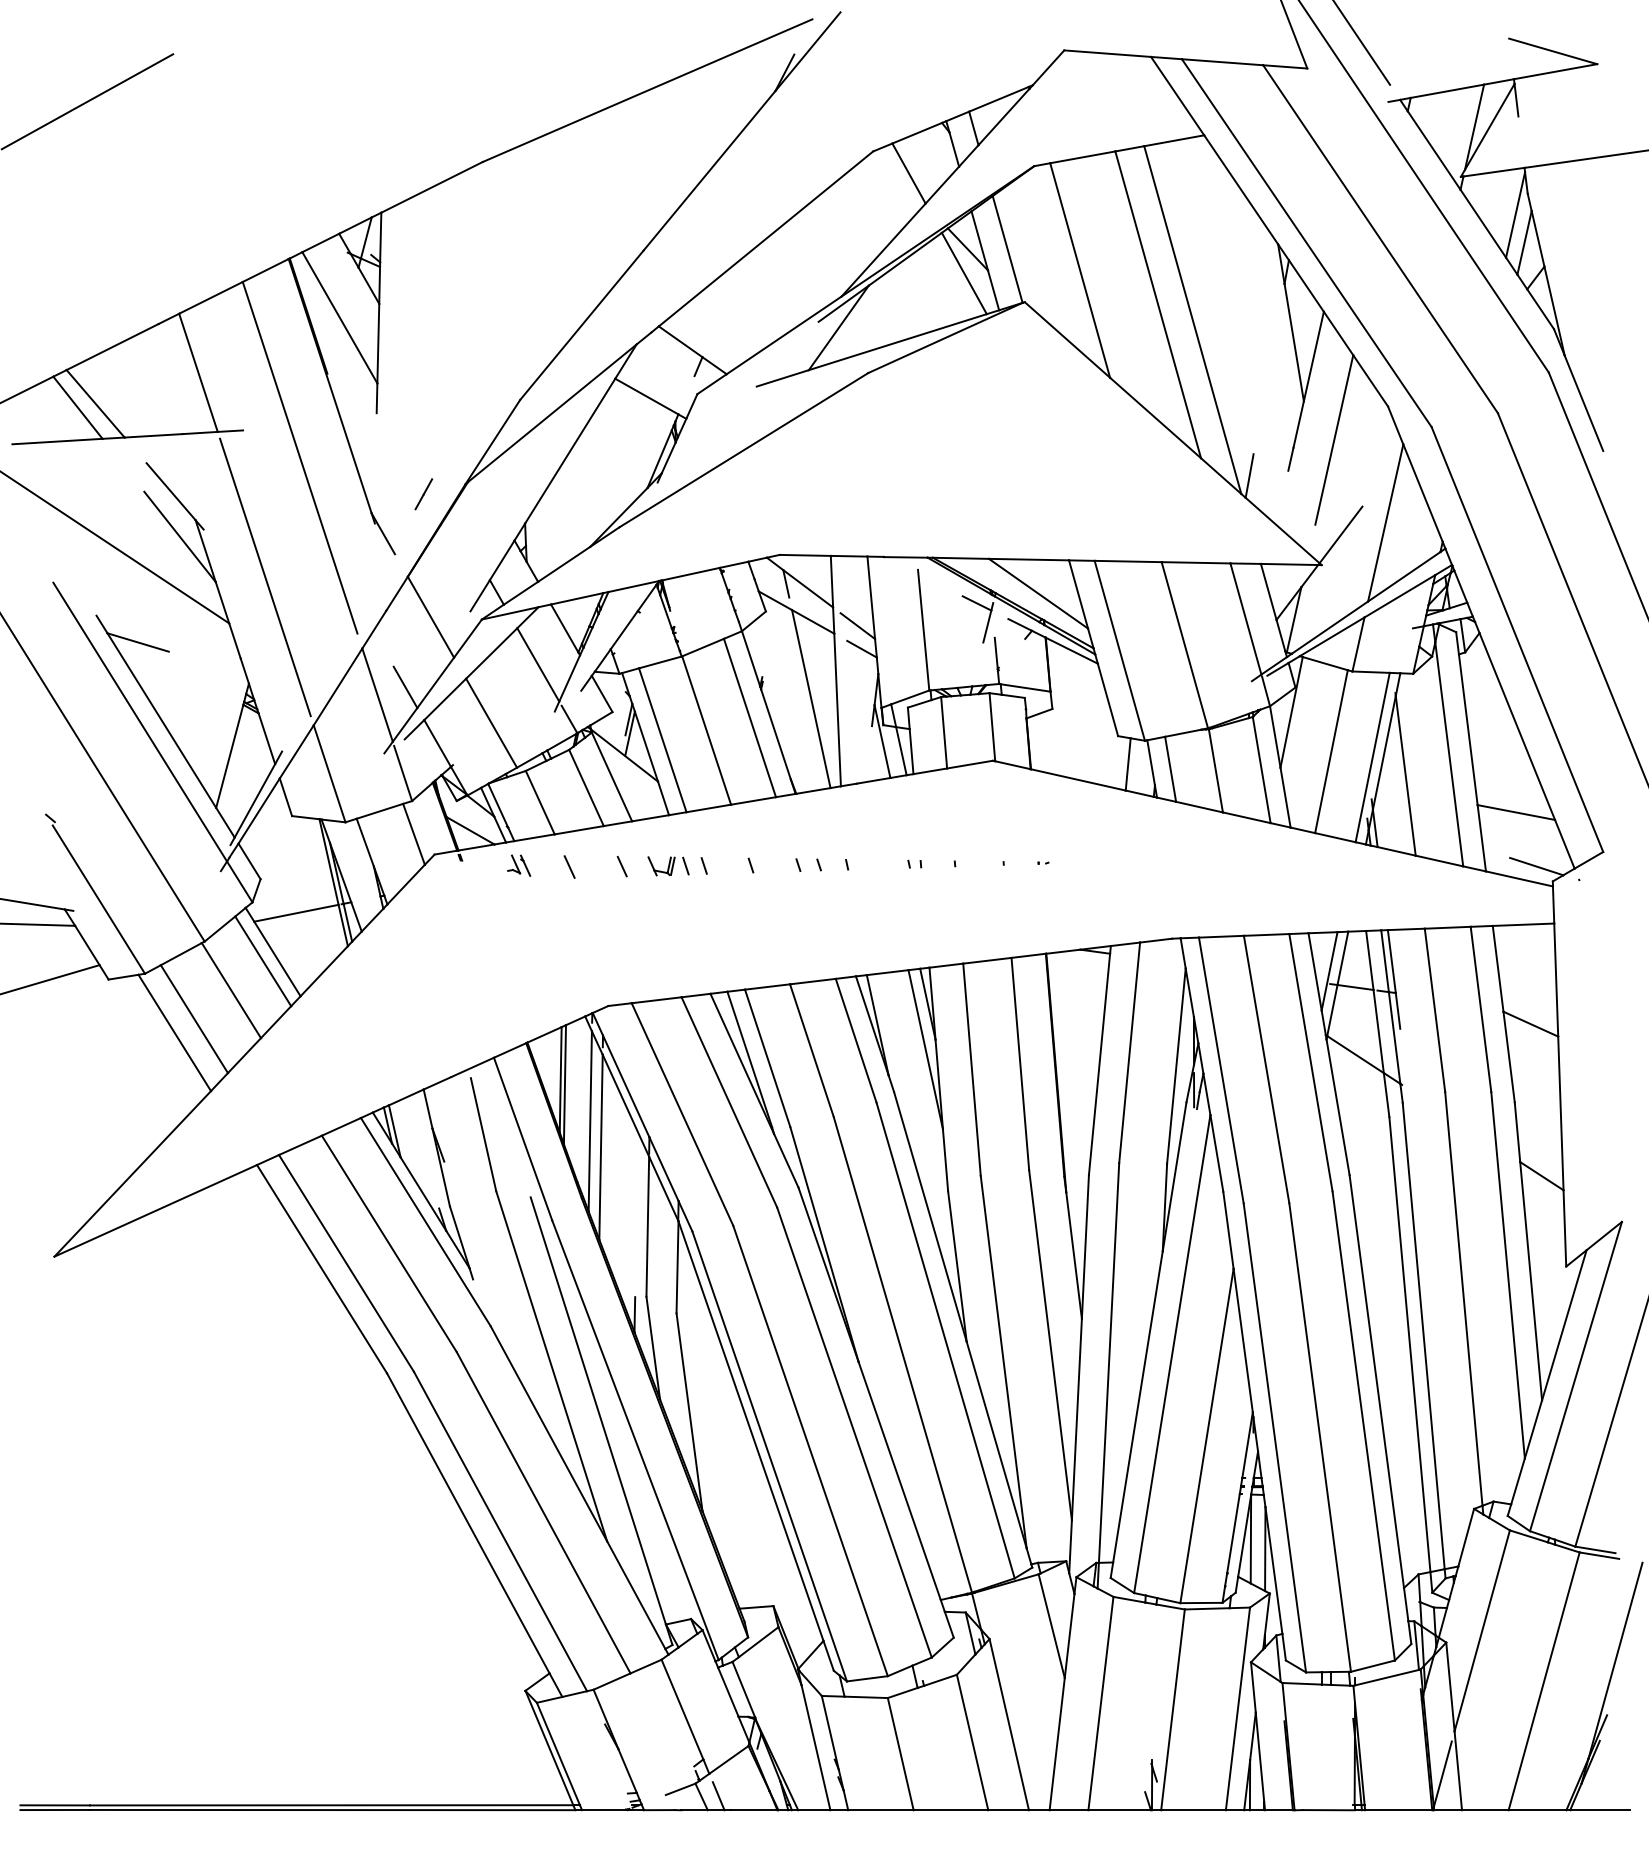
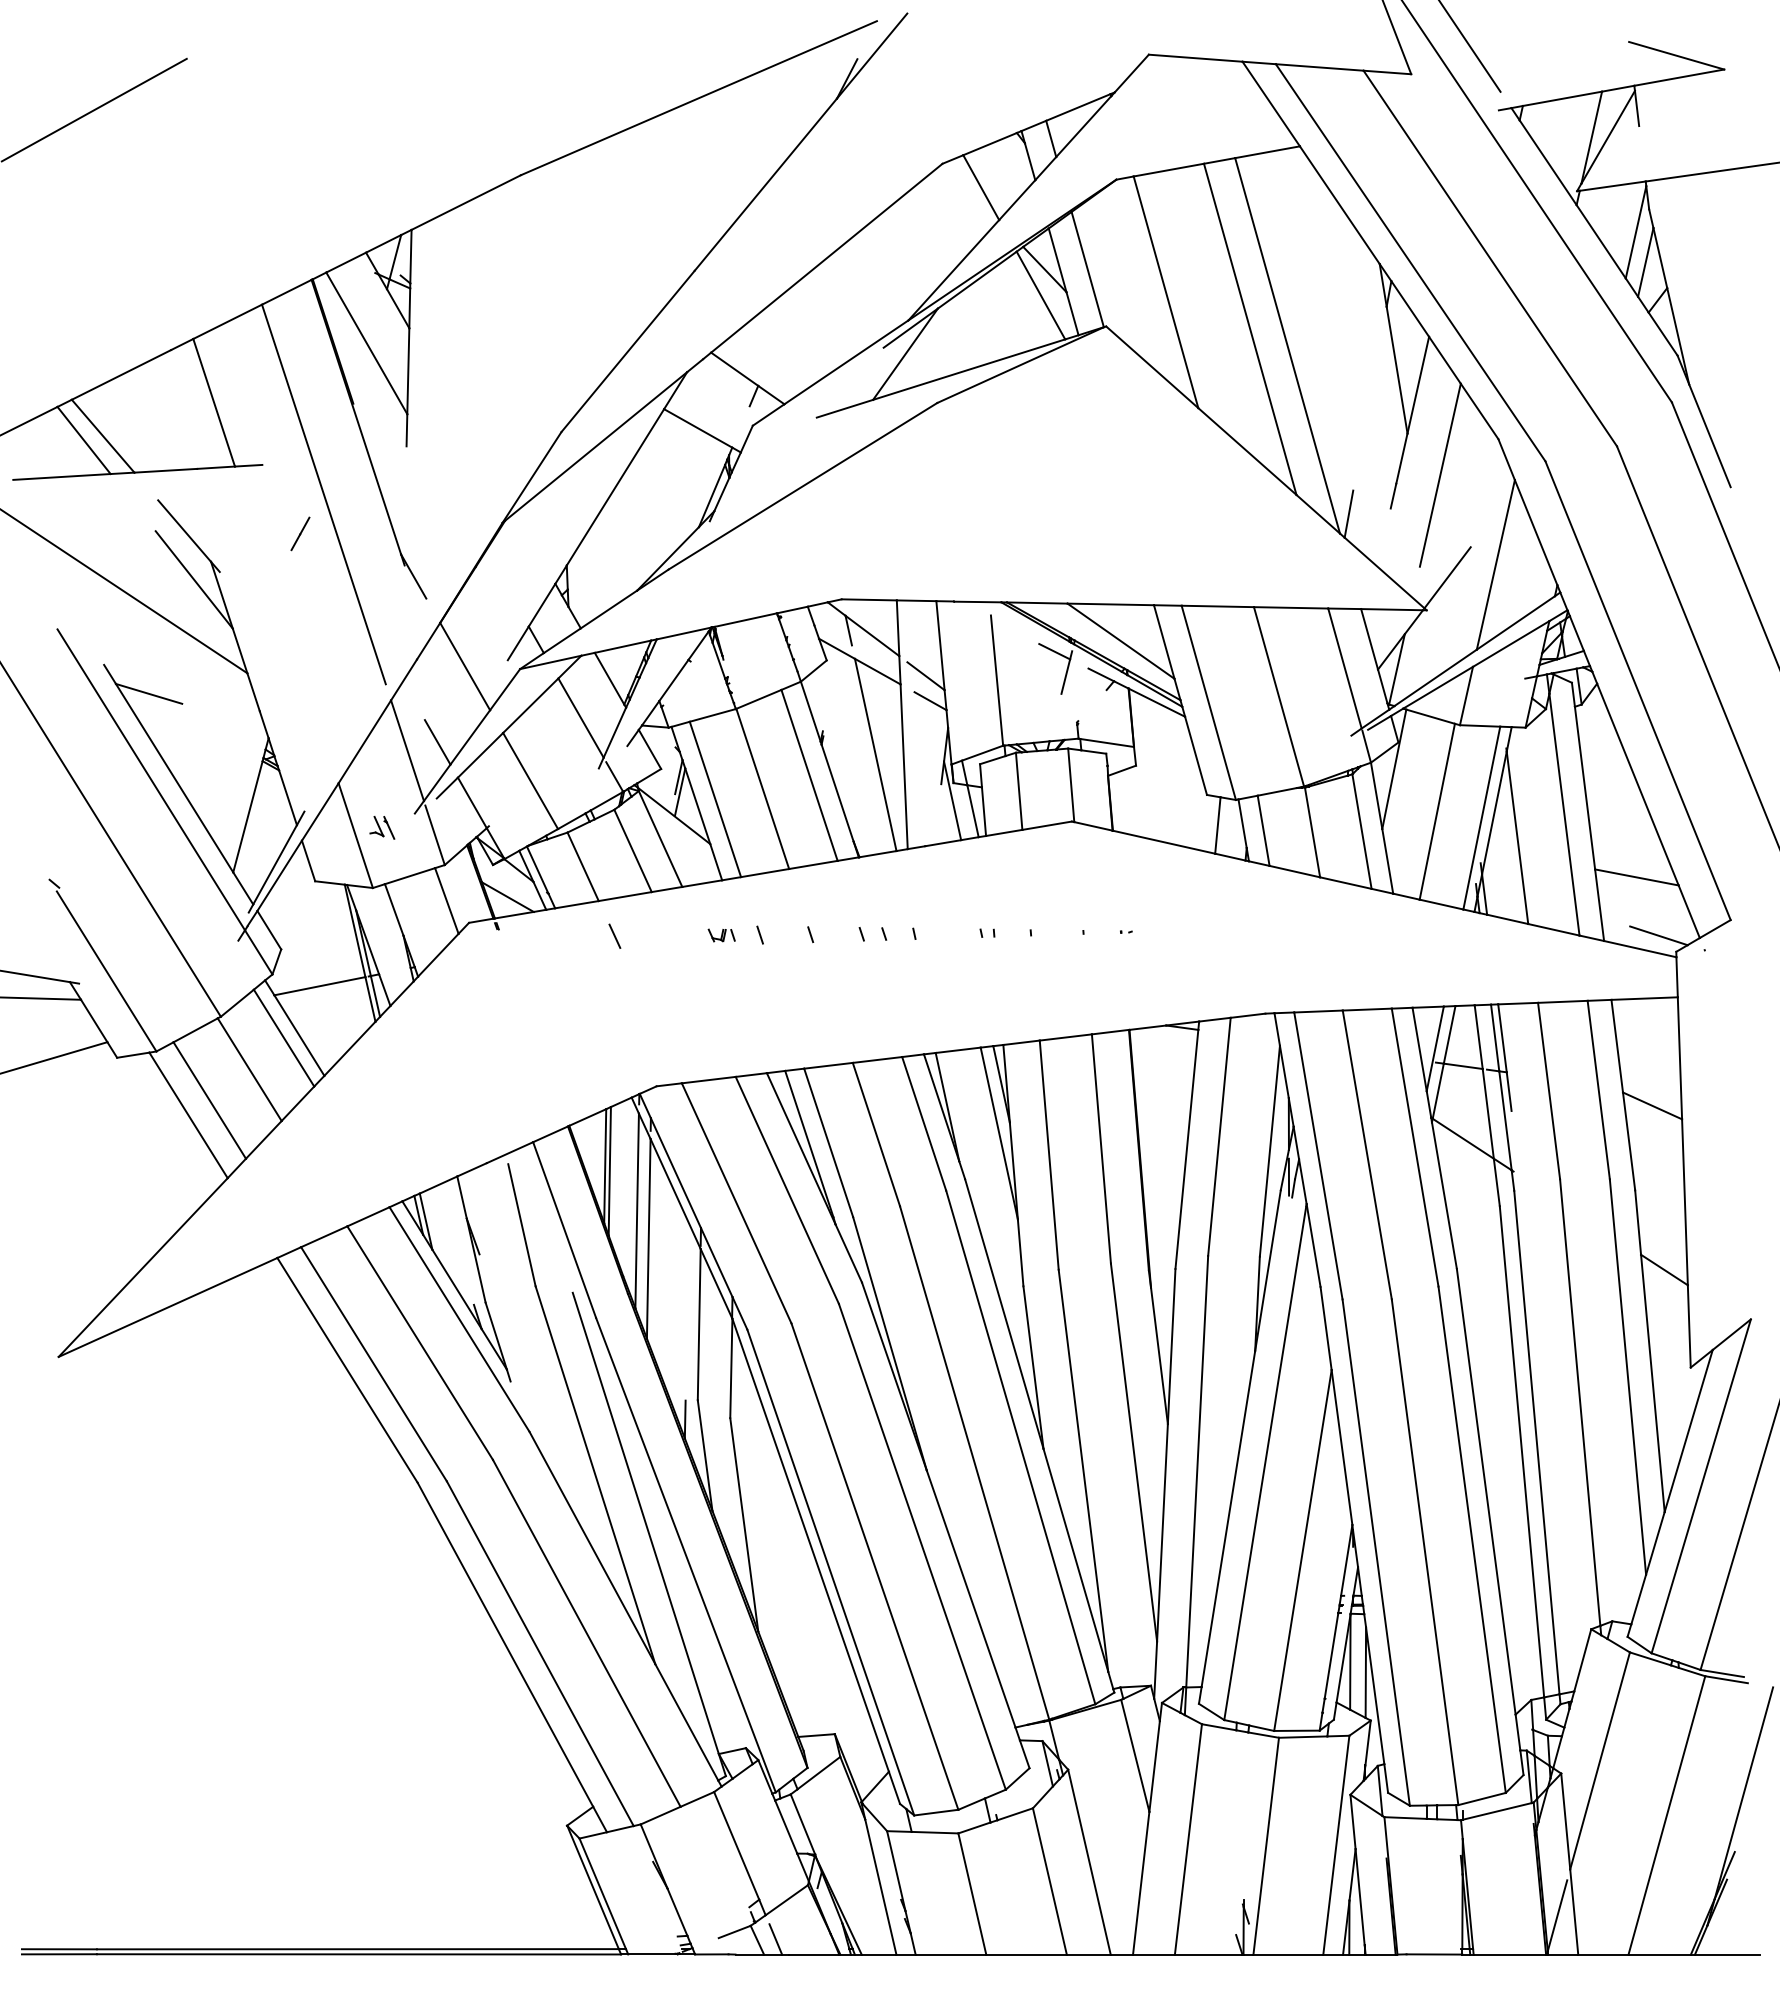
line: (423, 493) -> (300, 533), moved
line: (265, 577) -> (286, 623), removed
line: (996, 653) -> (1075, 705), removed
part: (519, 865) -> (382, 827), moved
line: (622, 866) -> (671, 935), removed
part: (668, 866) -> (721, 935), size x0.6

